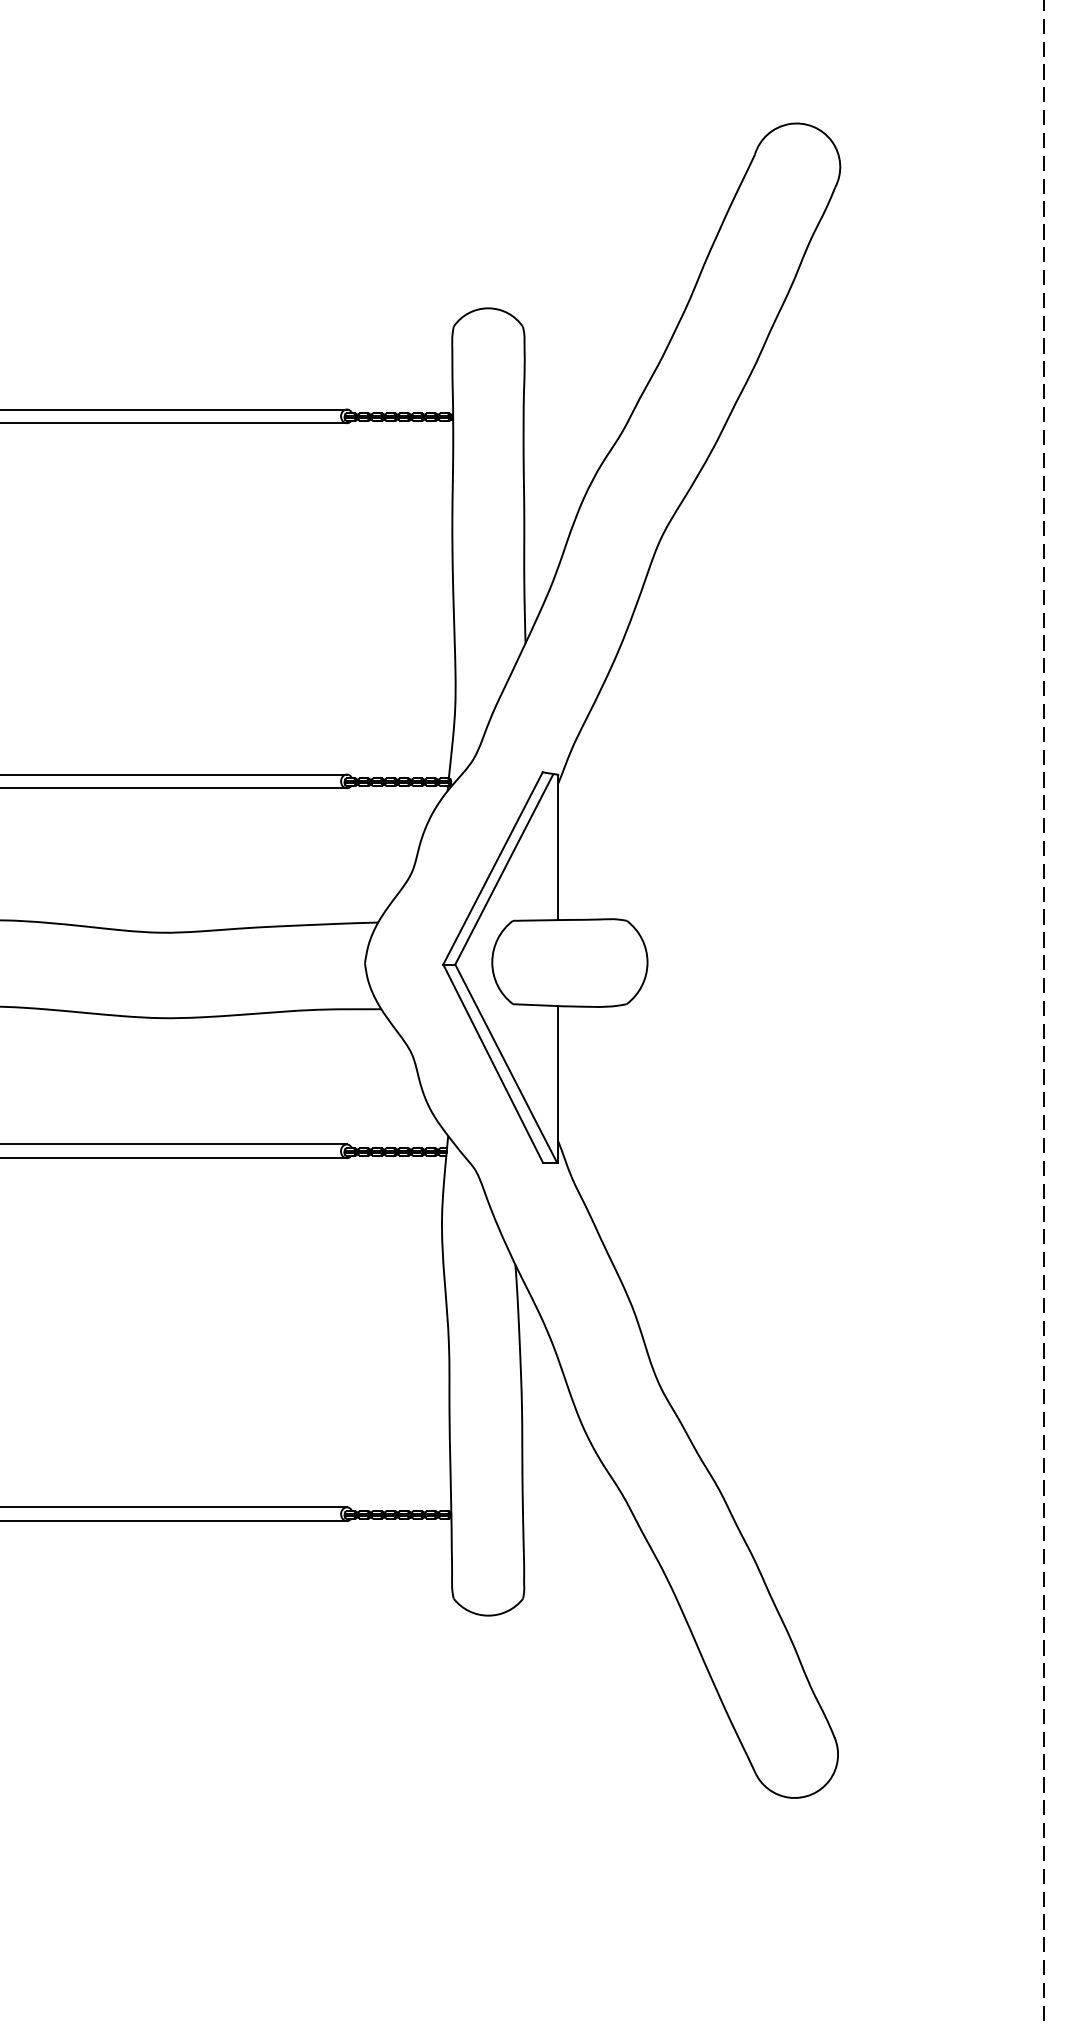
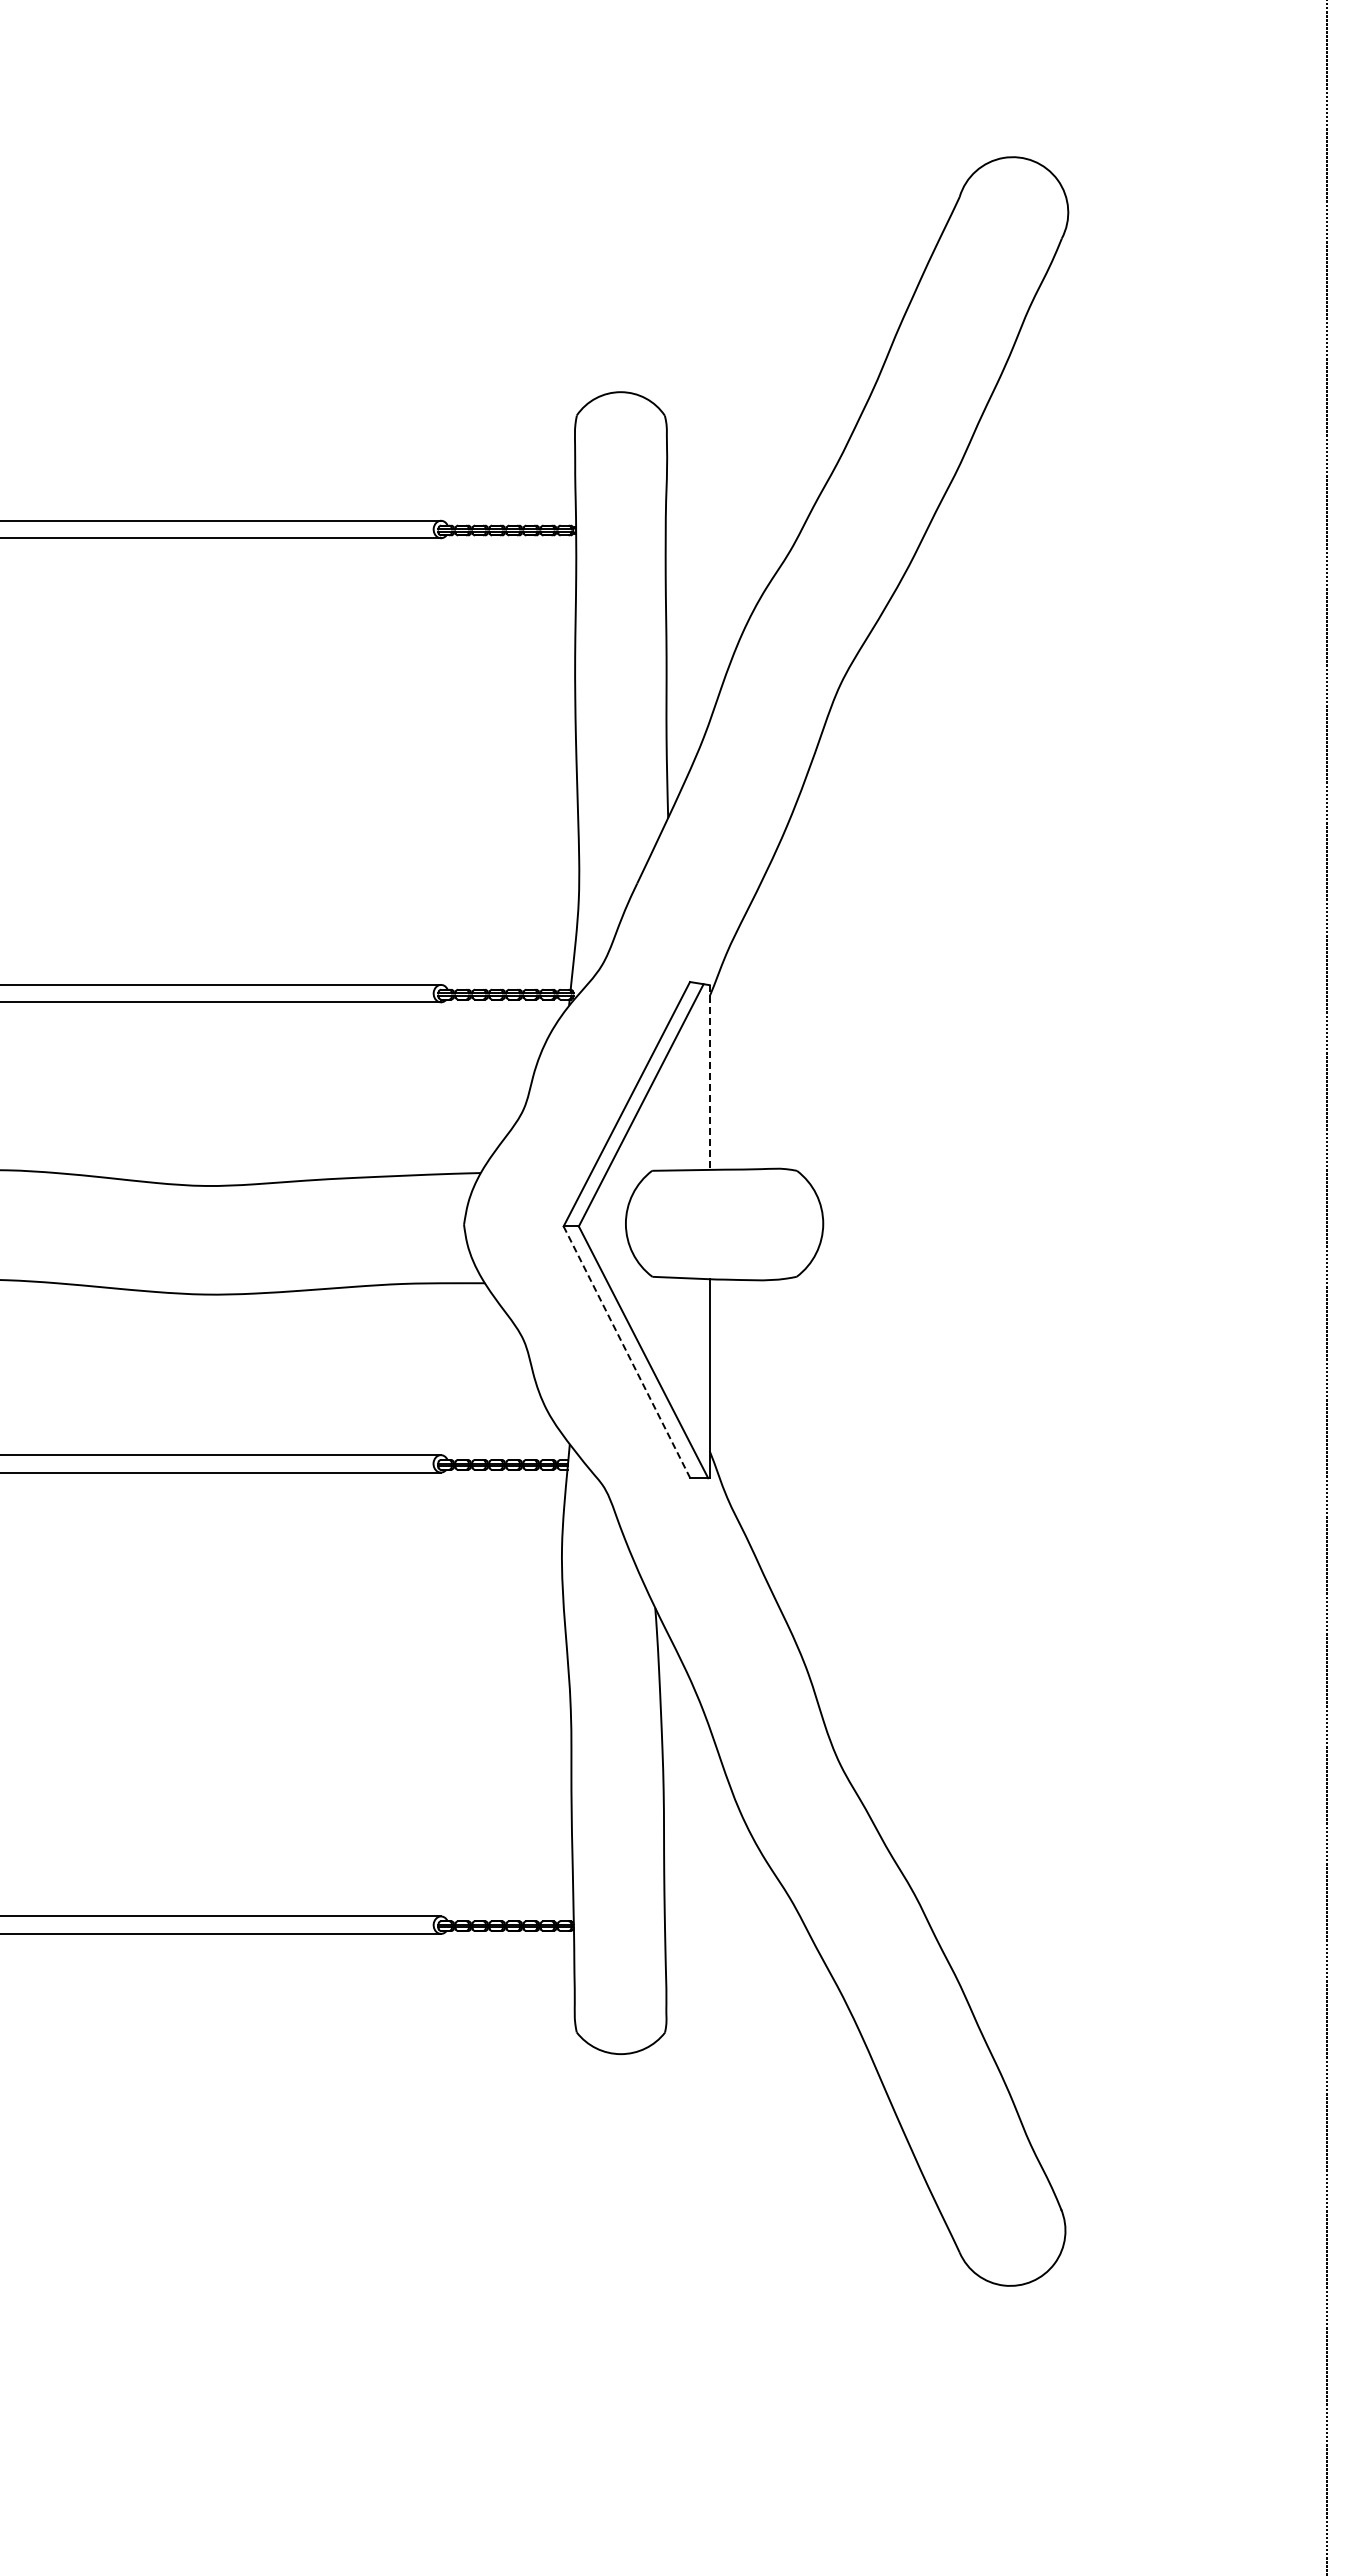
line: (558, 848) -> (709, 1078), solid -> dashed
line: (492, 1063) -> (626, 1352), solid -> dashed

